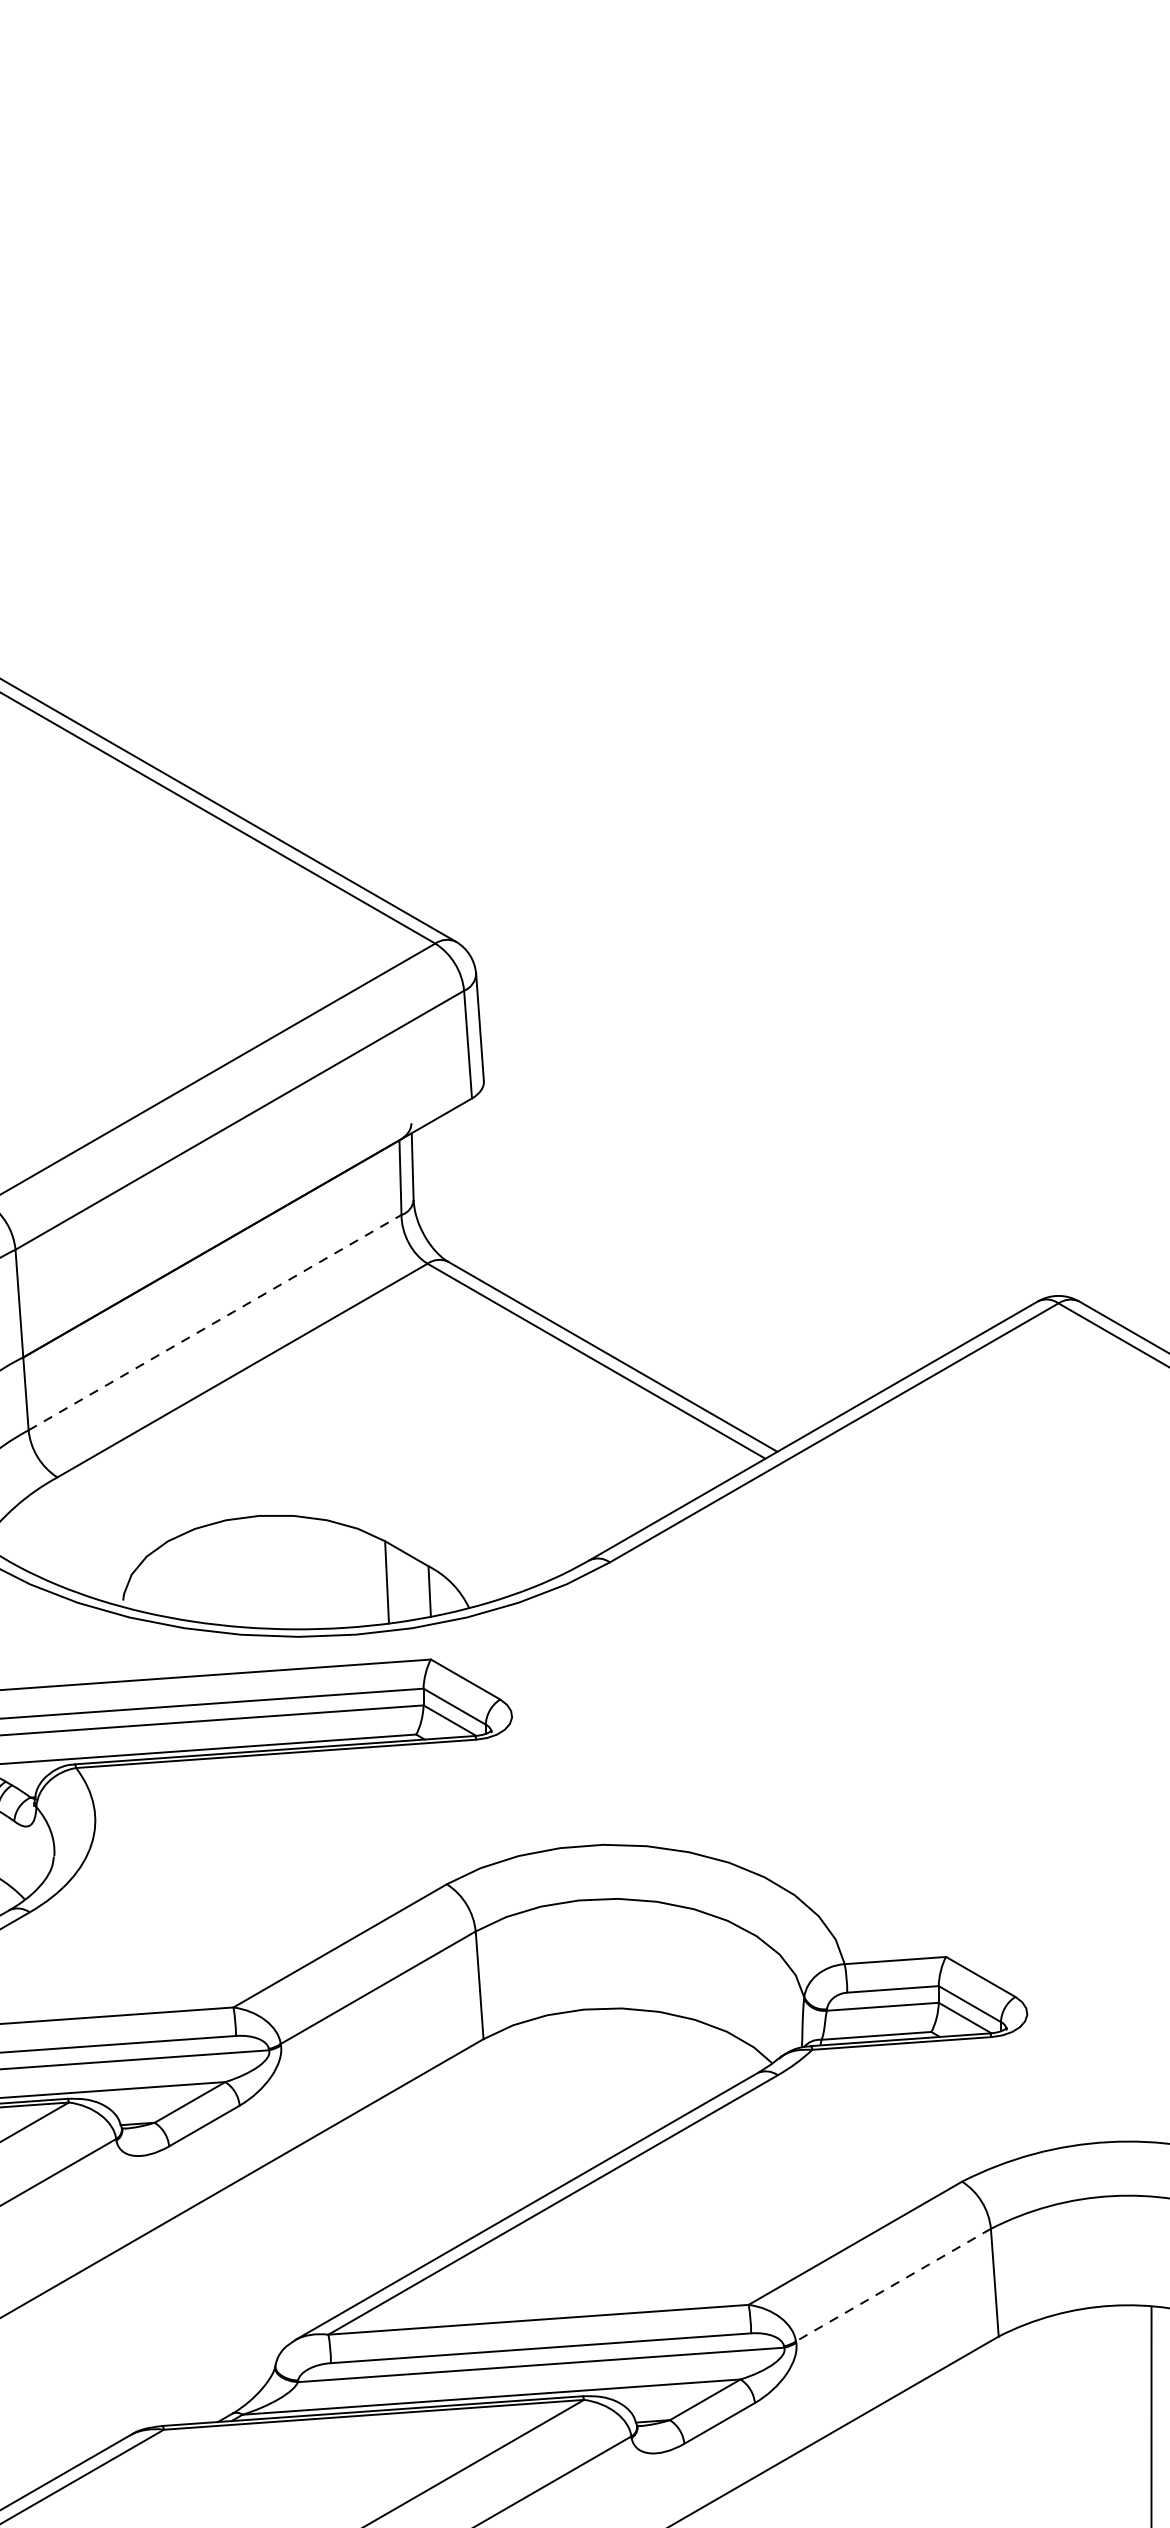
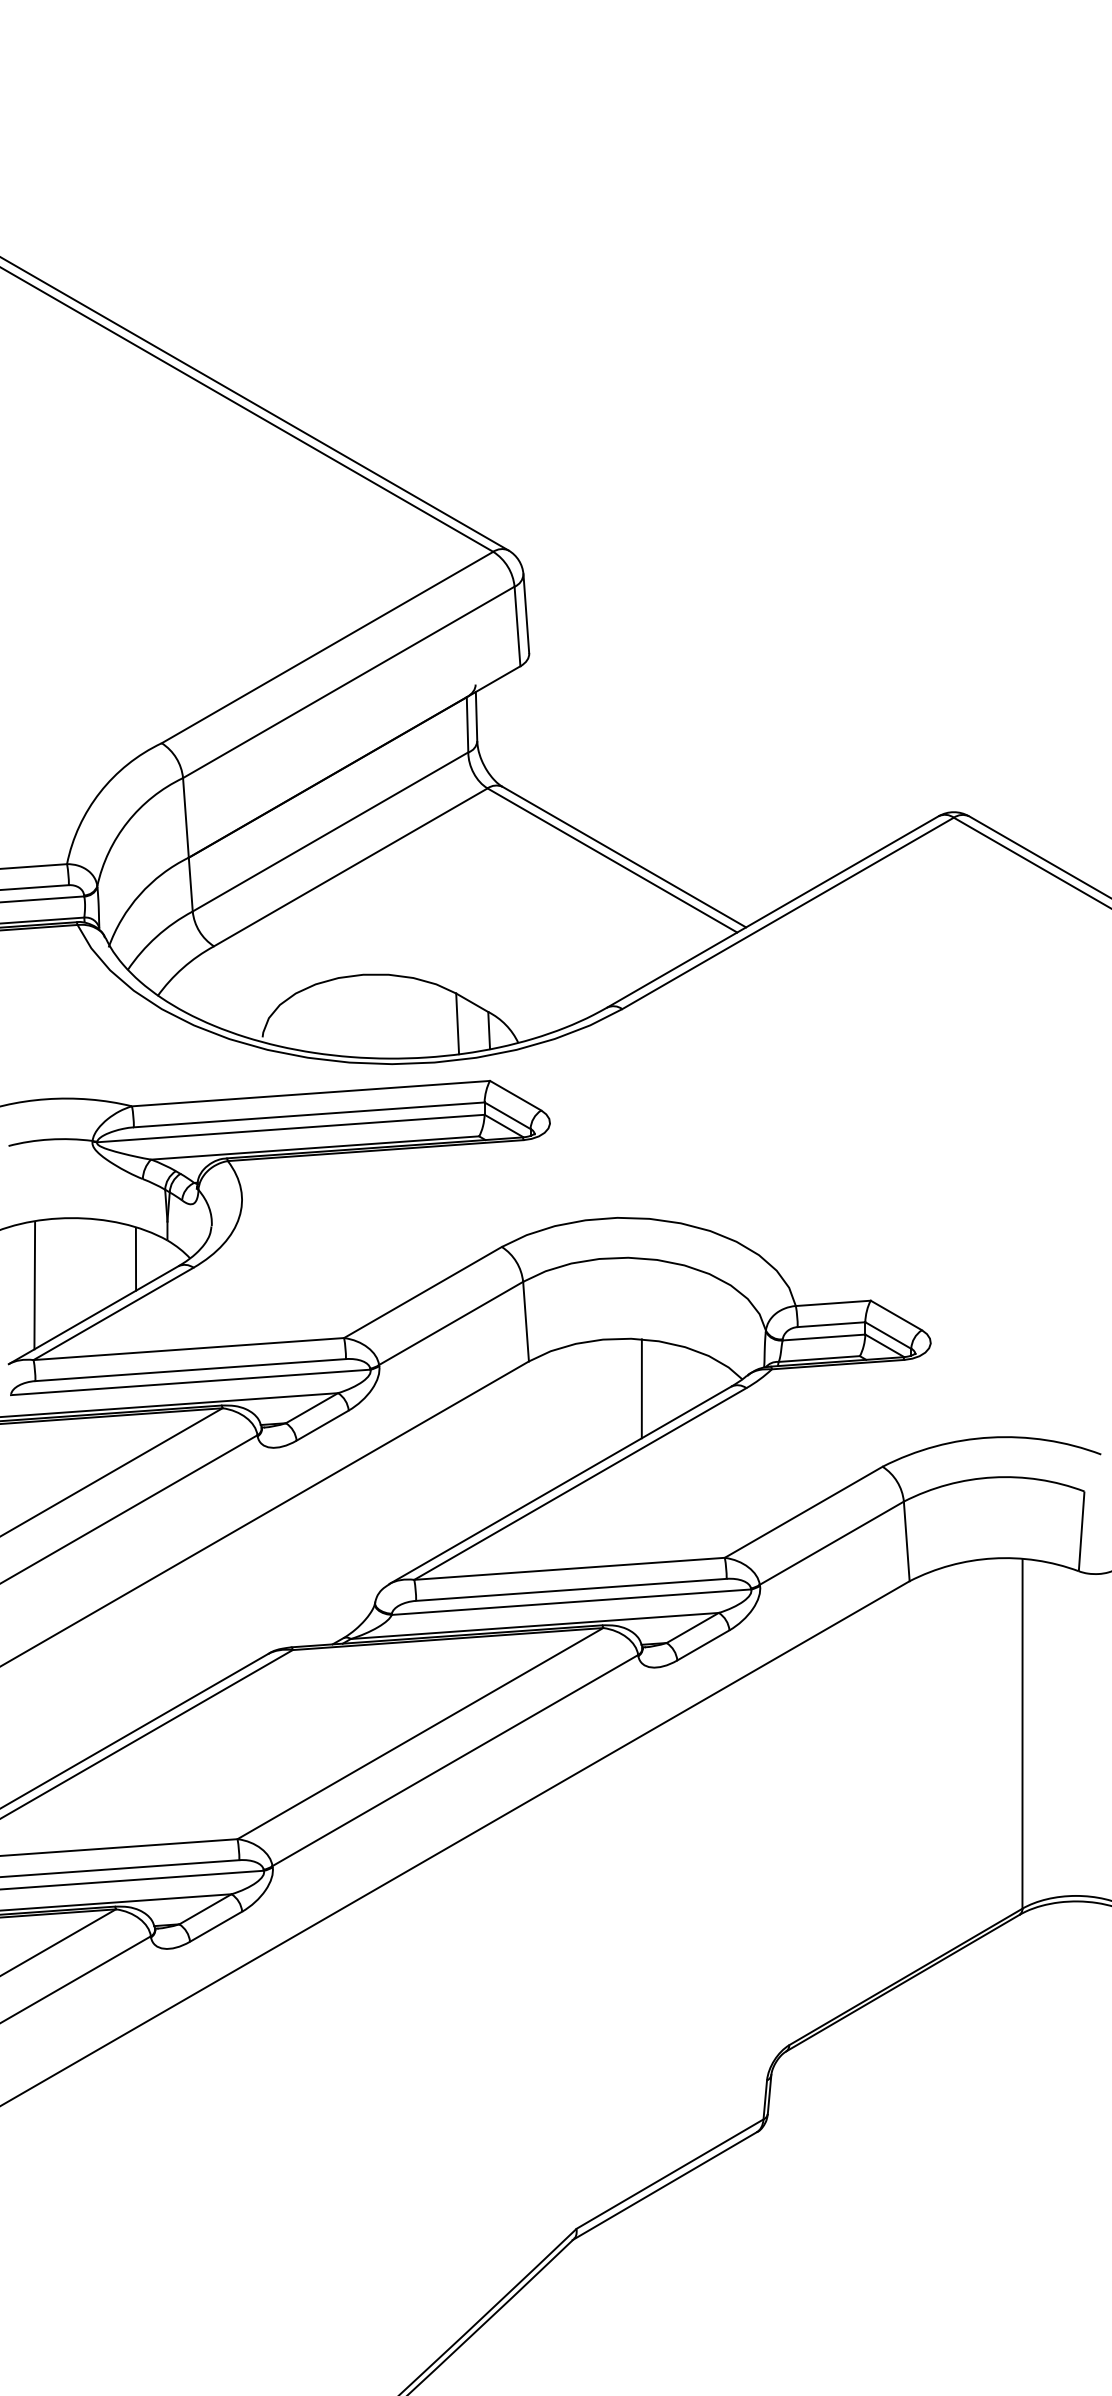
line: (215, 1322) -> (330, 831), dashed -> solid
line: (635, 2075) -> (641, 1388), added
line: (892, 2285) -> (831, 1543), dashed -> solid

